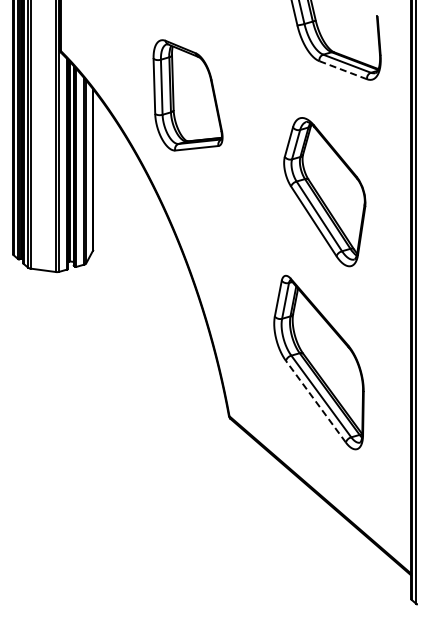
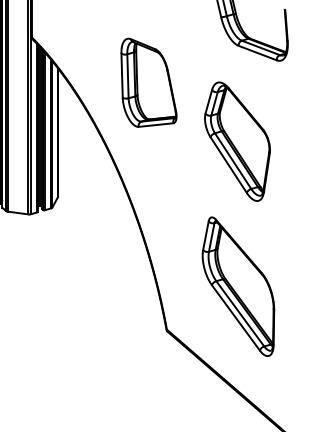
line: (343, 70) -> (258, 53), dashed -> solid
part: (187, 95) -> (148, 82), moved
part: (324, 192) -> (237, 142), moved
line: (315, 401) -> (235, 317), dashed -> solid

